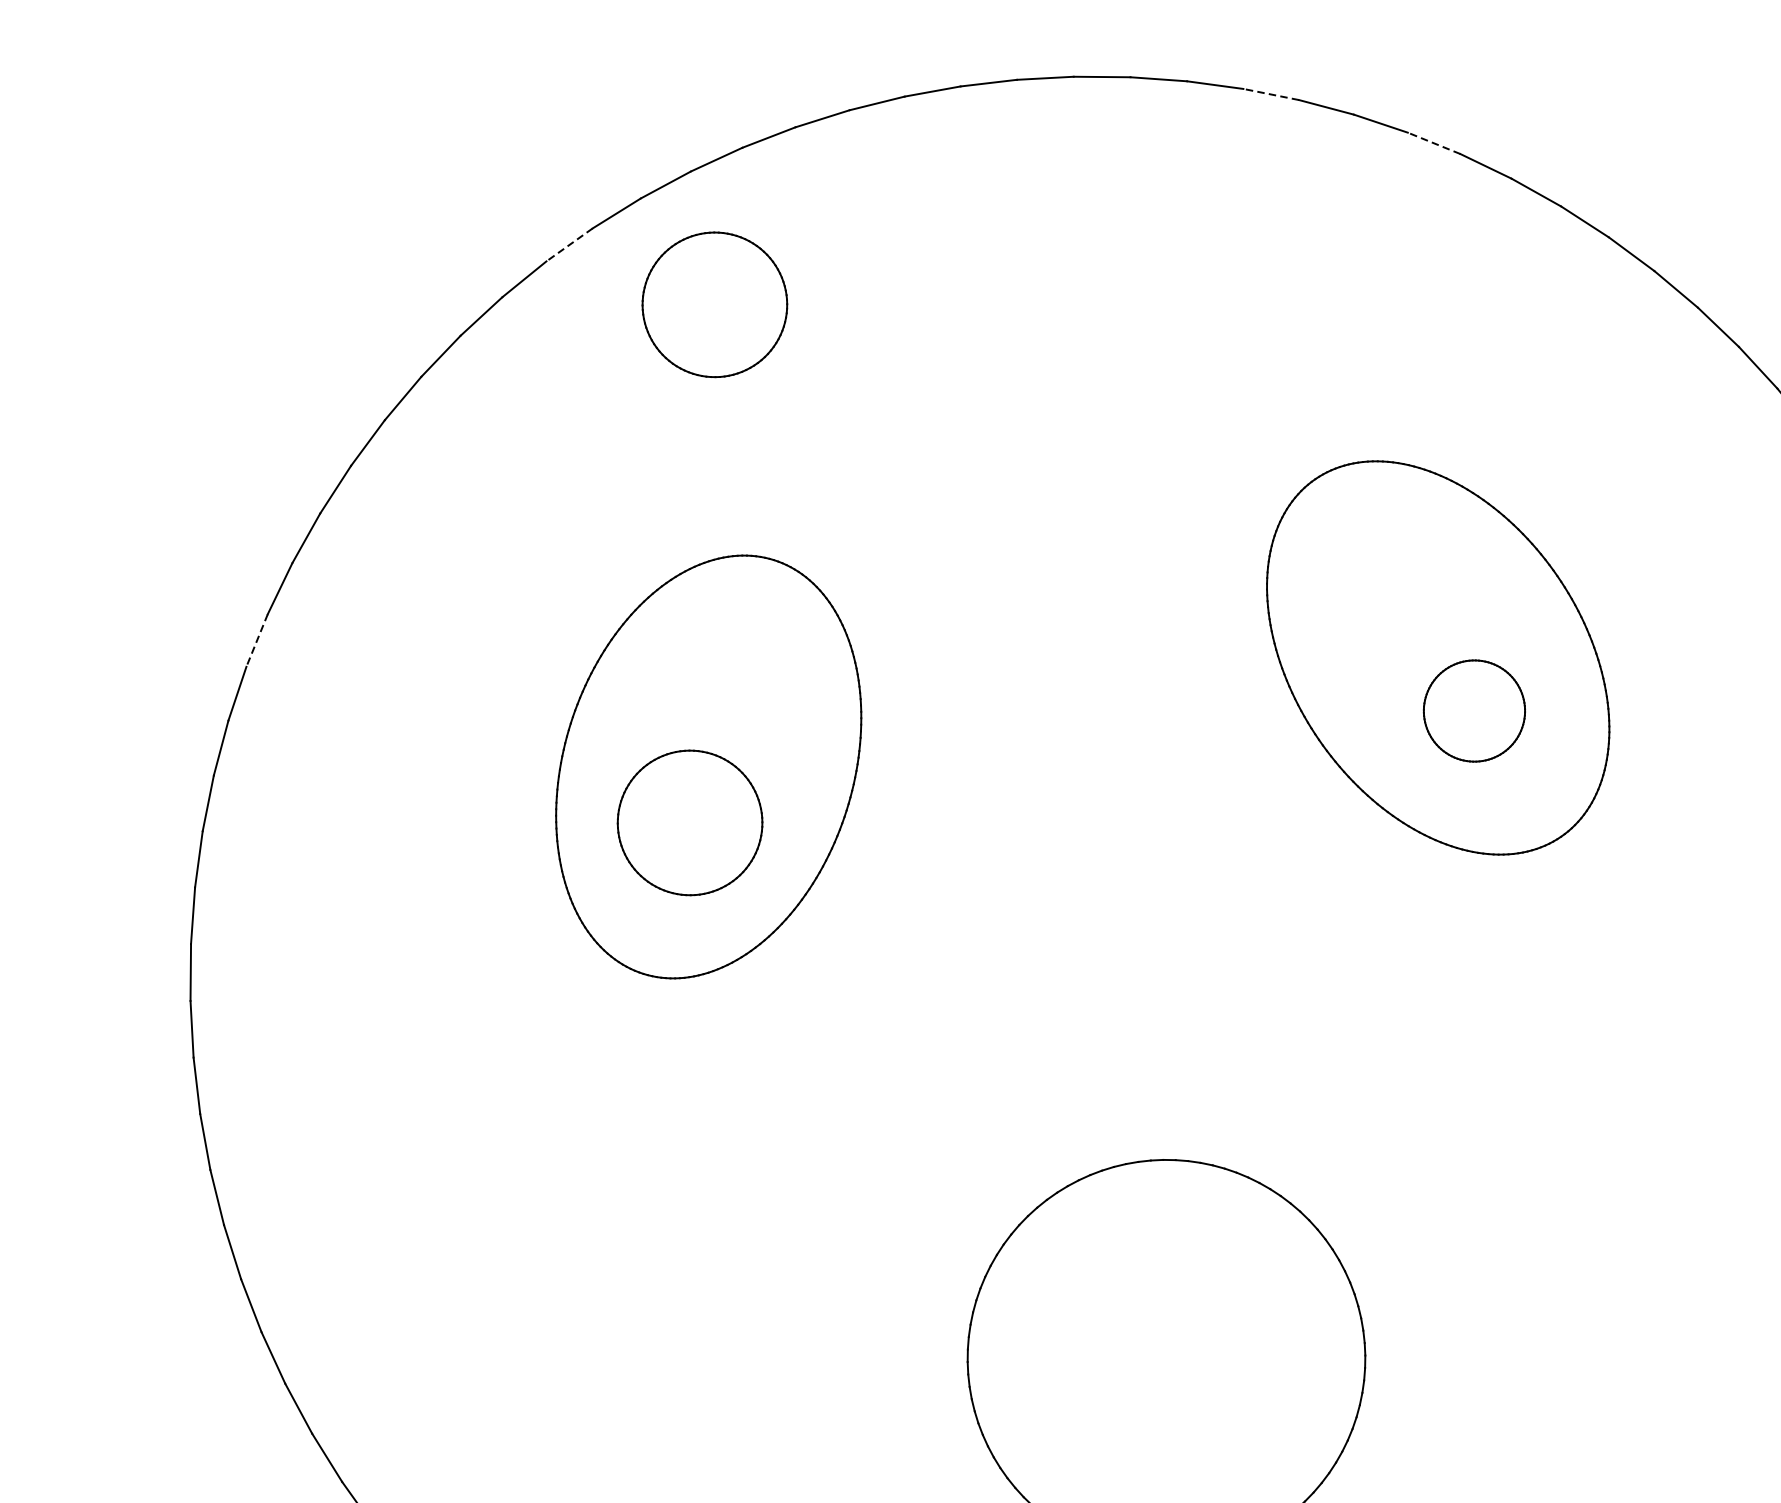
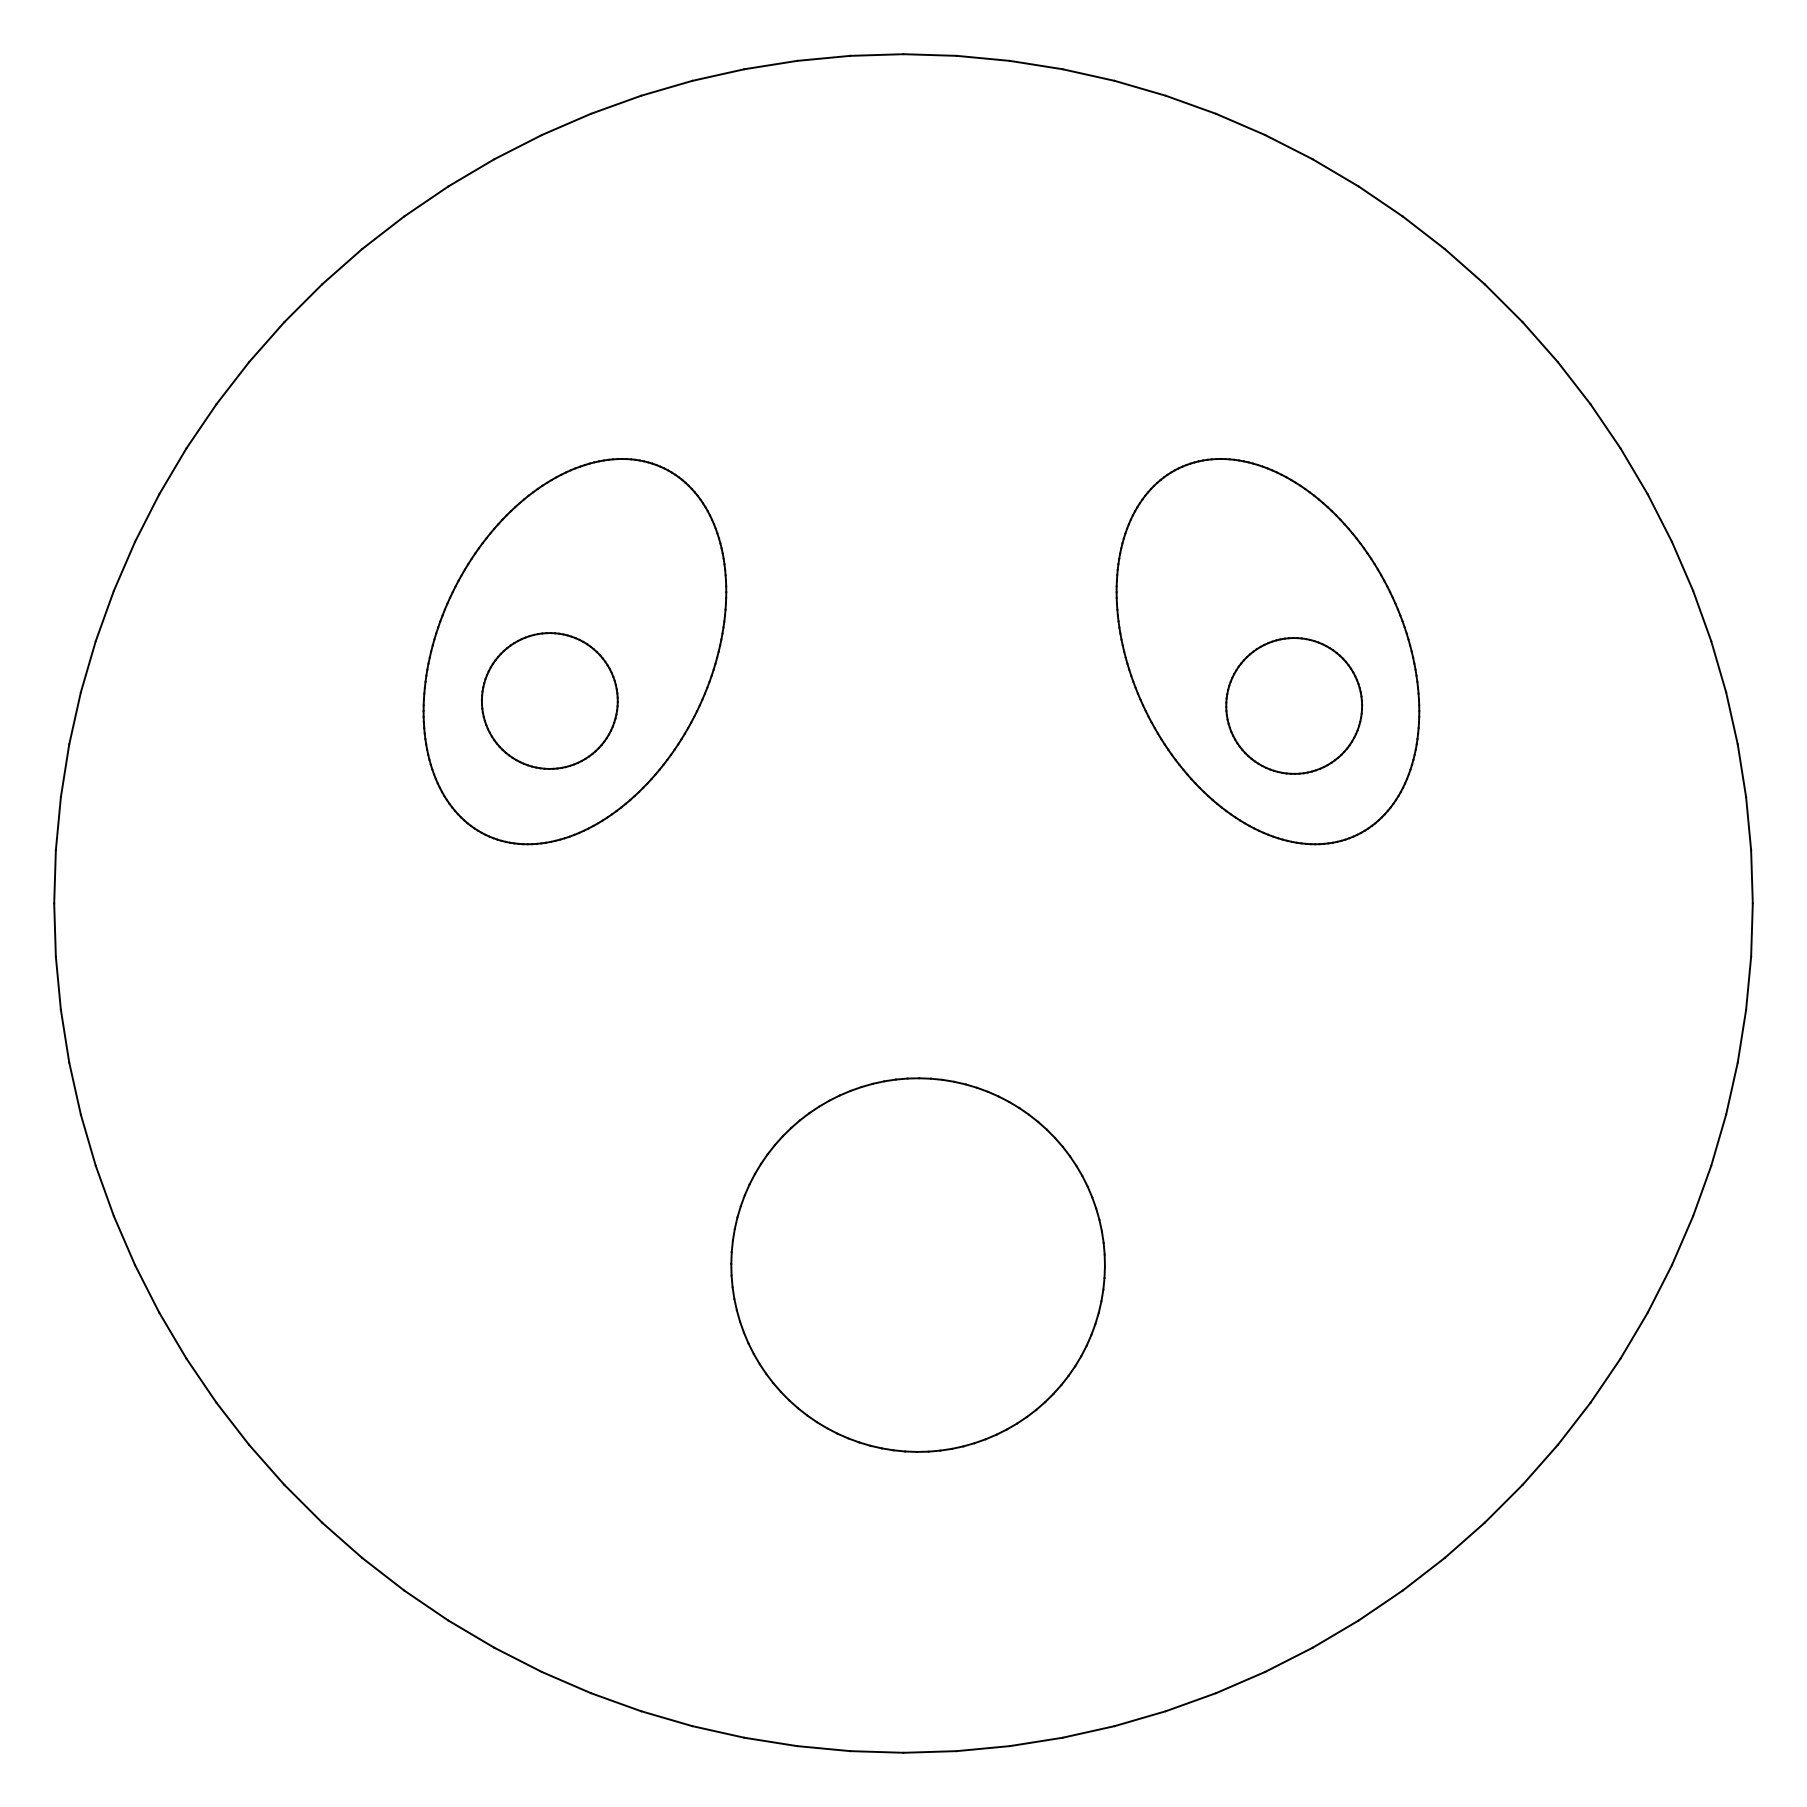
line: (1271, 94) -> (1191, 104), dashed -> solid
line: (1433, 143) -> (1335, 172), dashed -> solid
line: (570, 245) -> (518, 147), dashed -> solid
part: (714, 304) -> (644, 222), removed
line: (256, 640) -> (172, 471), dashed -> solid
part: (1474, 710) -> (1294, 705), size x1.43

